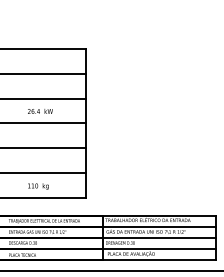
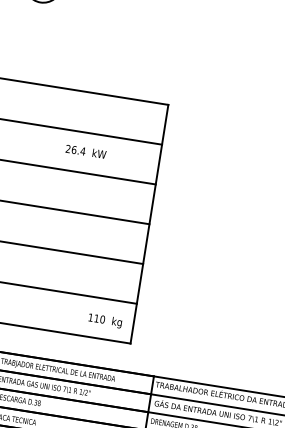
text: (40, 111) -> (86, 151), moved
text: (38, 186) -> (105, 320), moved

